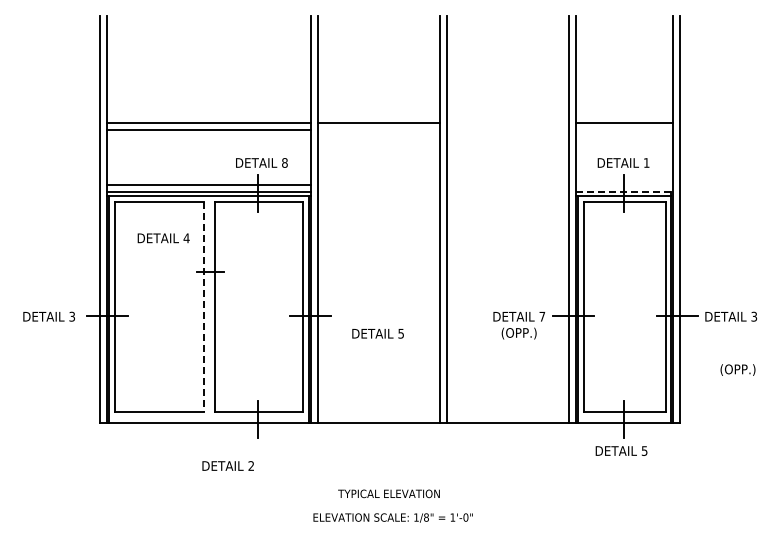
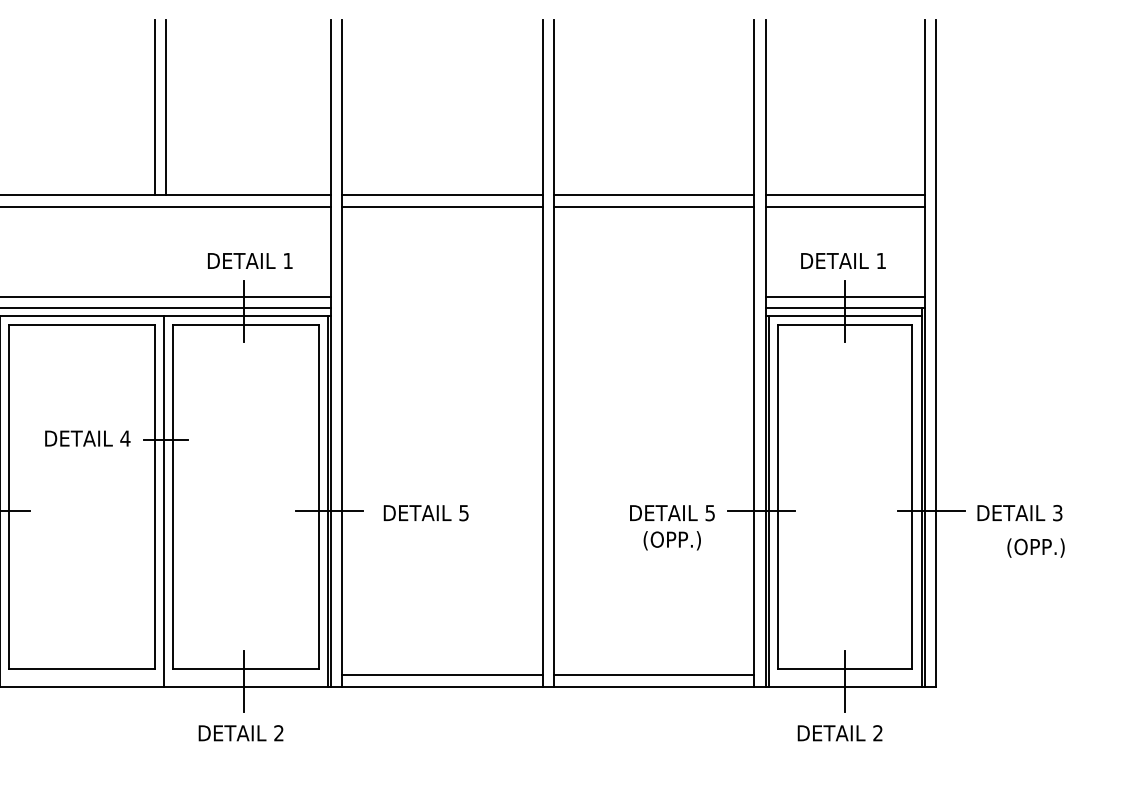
line: (203, 69) -> (154, 107), added
line: (210, 69) -> (166, 107), added
line: (508, 122) -> (654, 194), added
line: (379, 129) -> (443, 206), added
line: (508, 129) -> (654, 206), added
line: (624, 129) -> (844, 206), added
text: (284, 162) -> (287, 260), 8 -> 1
line: (624, 184) -> (844, 296), added
line: (624, 191) -> (844, 307), dashed -> solid
text: (163, 238) -> (87, 438), moved
line: (203, 306) -> (154, 496), dashed -> solid
line: (209, 309) -> (164, 501), added
text: (542, 316) -> (710, 512), 7 -> 5
text: (377, 333) -> (425, 512), moved
text: (737, 369) -> (1035, 547), moved
line: (379, 415) -> (443, 675), added
line: (508, 415) -> (654, 675), added
text: (644, 450) -> (877, 732), 5 -> 2
text: (227, 465) -> (239, 732), moved

